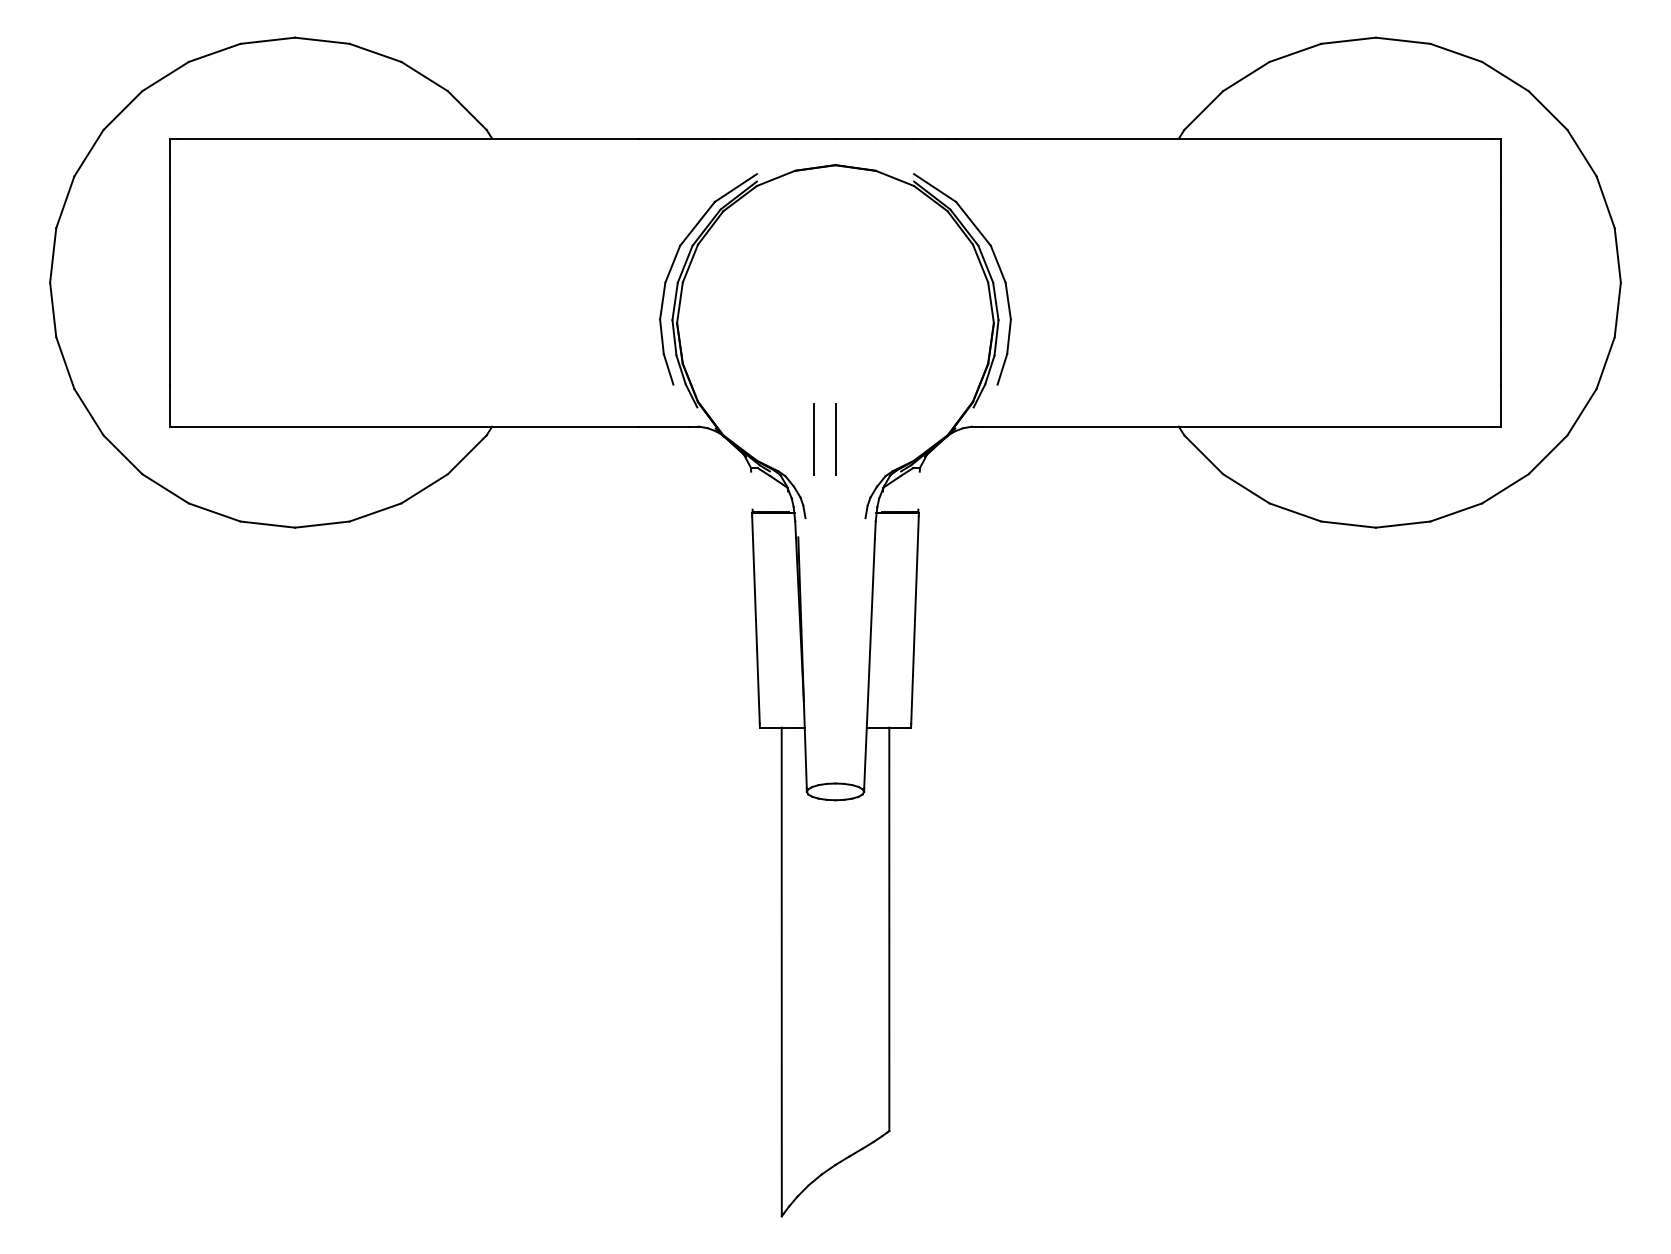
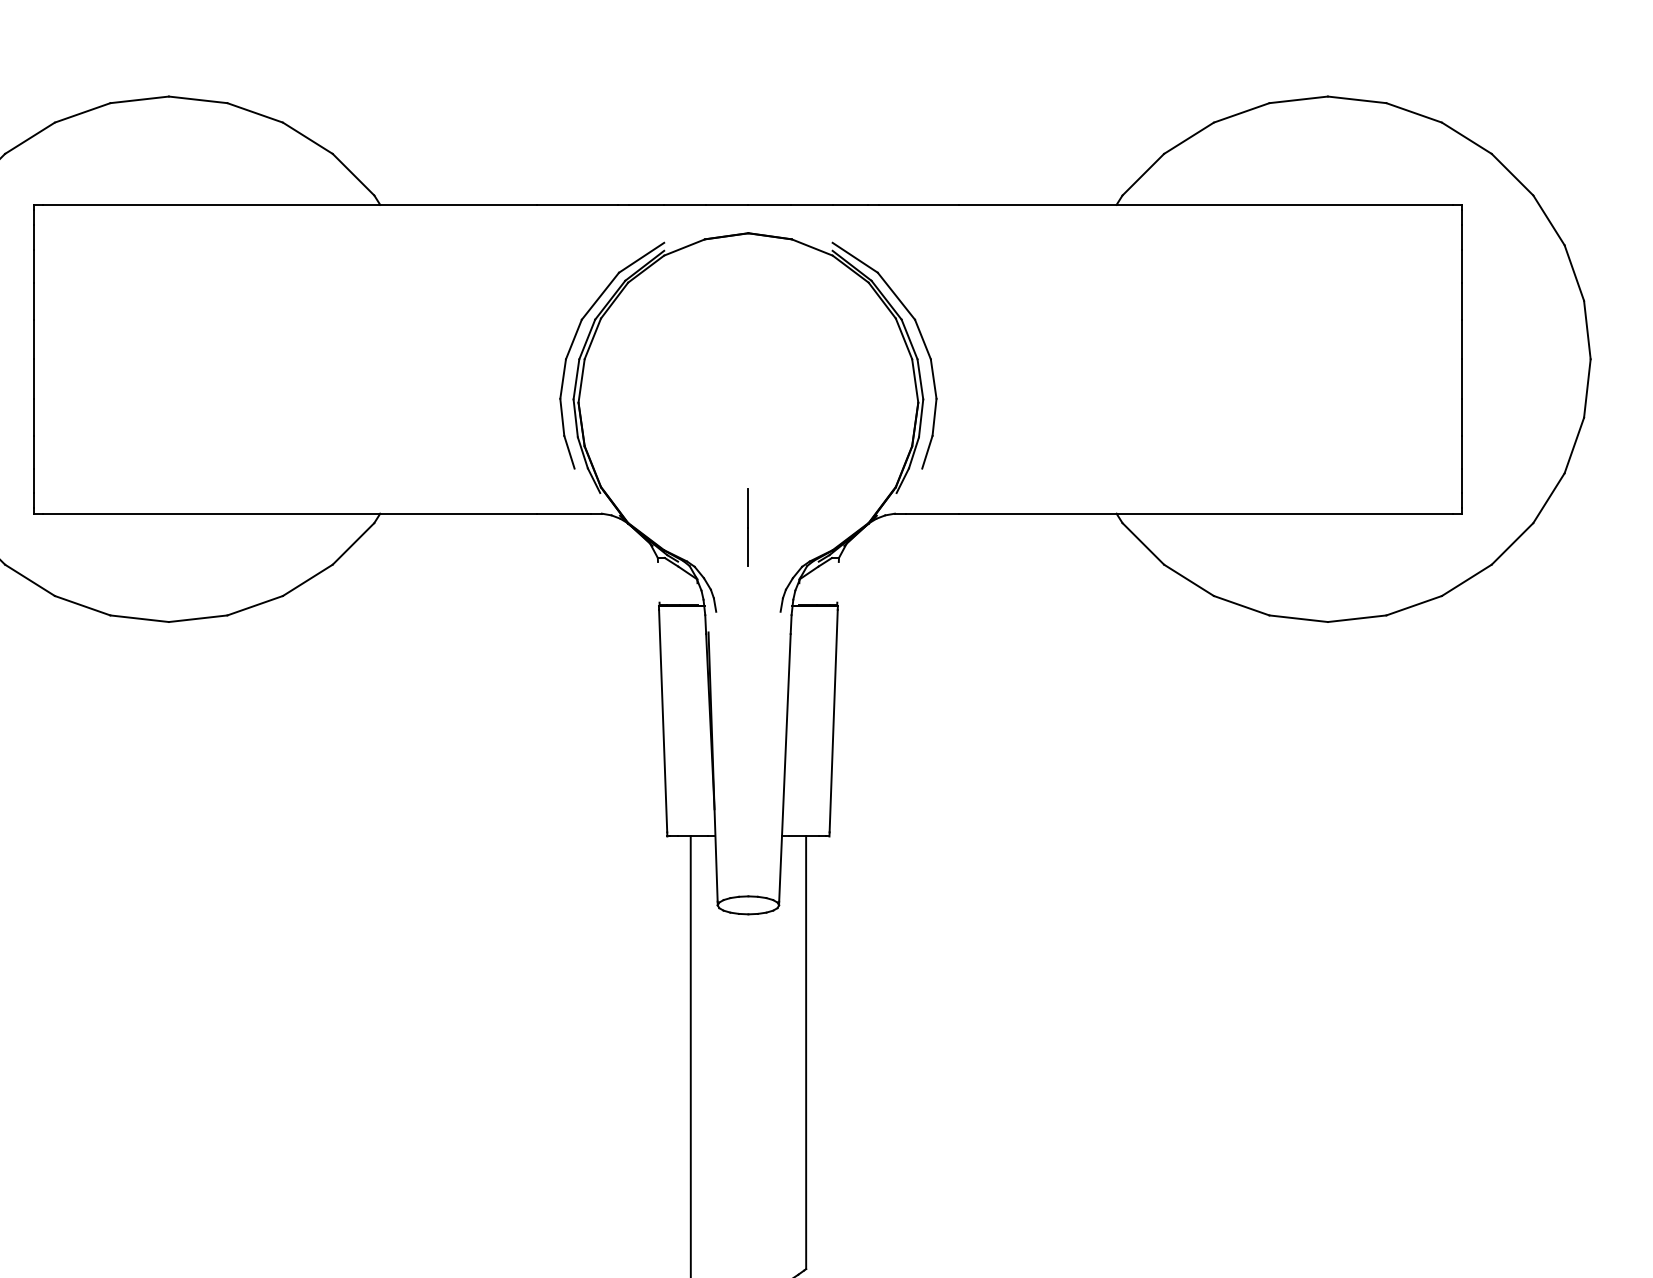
line: (813, 439) -> (724, 527), removed

